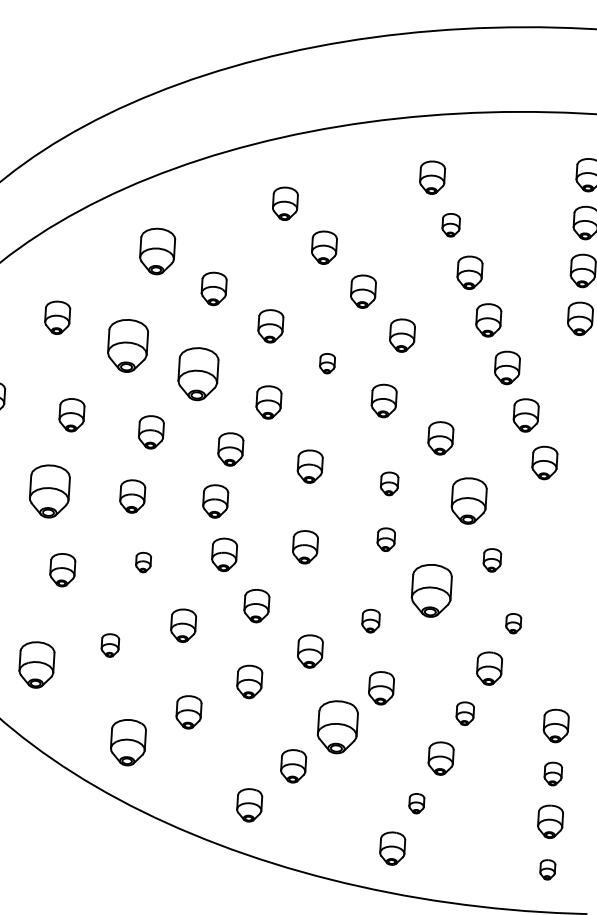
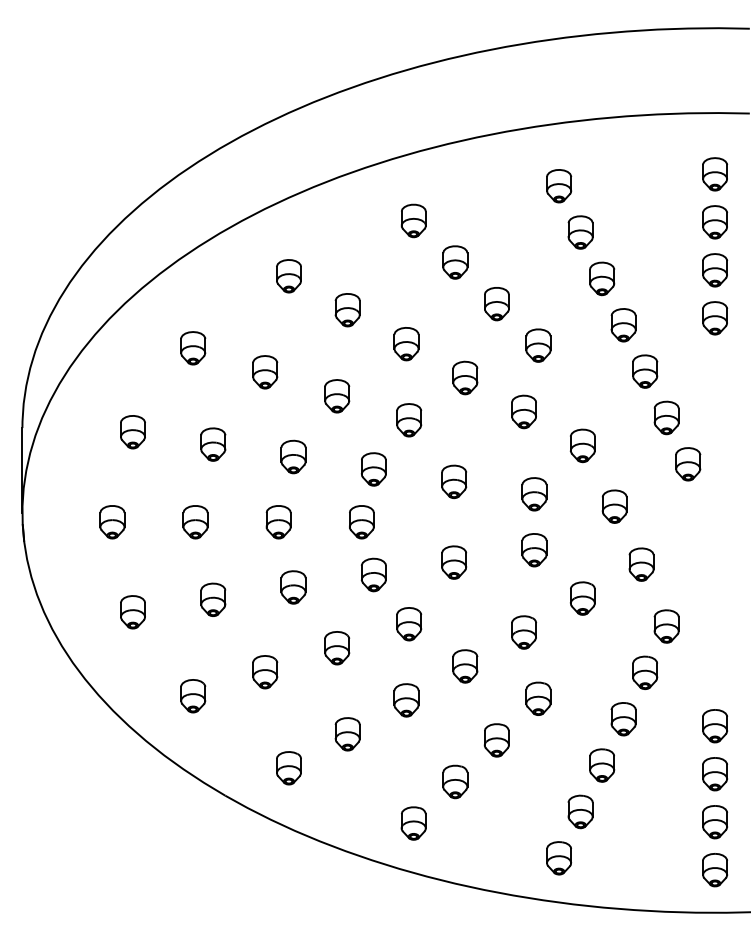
part: (451, 225) -> (580, 232), size x1.43
part: (156, 251) -> (288, 276), size x0.71
part: (128, 346) -> (265, 372), size x0.62
part: (327, 363) -> (465, 377), size x1.67
part: (198, 374) -> (337, 396), size x0.62
part: (389, 484) -> (534, 494), size x1.43
part: (49, 491) -> (195, 522), size x0.62
part: (468, 500) -> (614, 506), size x0.71
part: (386, 539) -> (534, 550), size x1.43
part: (492, 560) -> (641, 564), size x1.43
part: (143, 562) -> (293, 587), size x1.67
part: (431, 590) -> (582, 598), size x0.62
part: (370, 621) -> (523, 632), size x1.43
part: (513, 623) -> (666, 626), size x1.67
part: (110, 645) -> (265, 672), size x1.43
part: (37, 665) -> (193, 696), size x0.71
part: (465, 713) -> (623, 719), size x1.43
part: (337, 727) -> (496, 740), size x0.62
part: (127, 742) -> (288, 768), size x0.71
part: (552, 774) -> (714, 774), size x1.43
part: (416, 803) -> (580, 811), size x1.67
part: (547, 870) -> (715, 870), size x1.67

